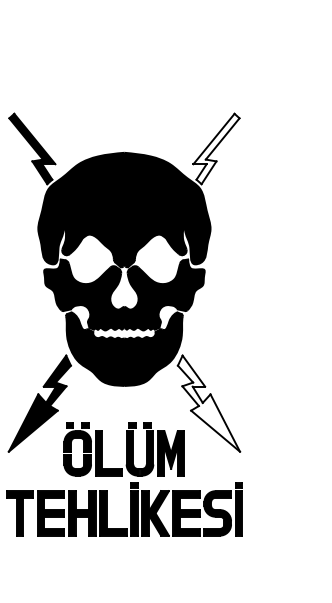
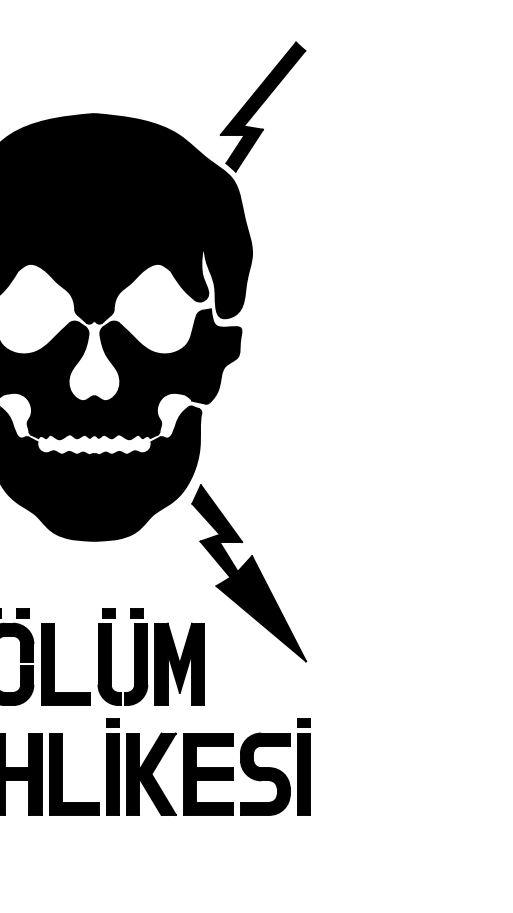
fill: (216, 148) -> (262, 106), added
fill: (208, 403) -> (248, 573), added

